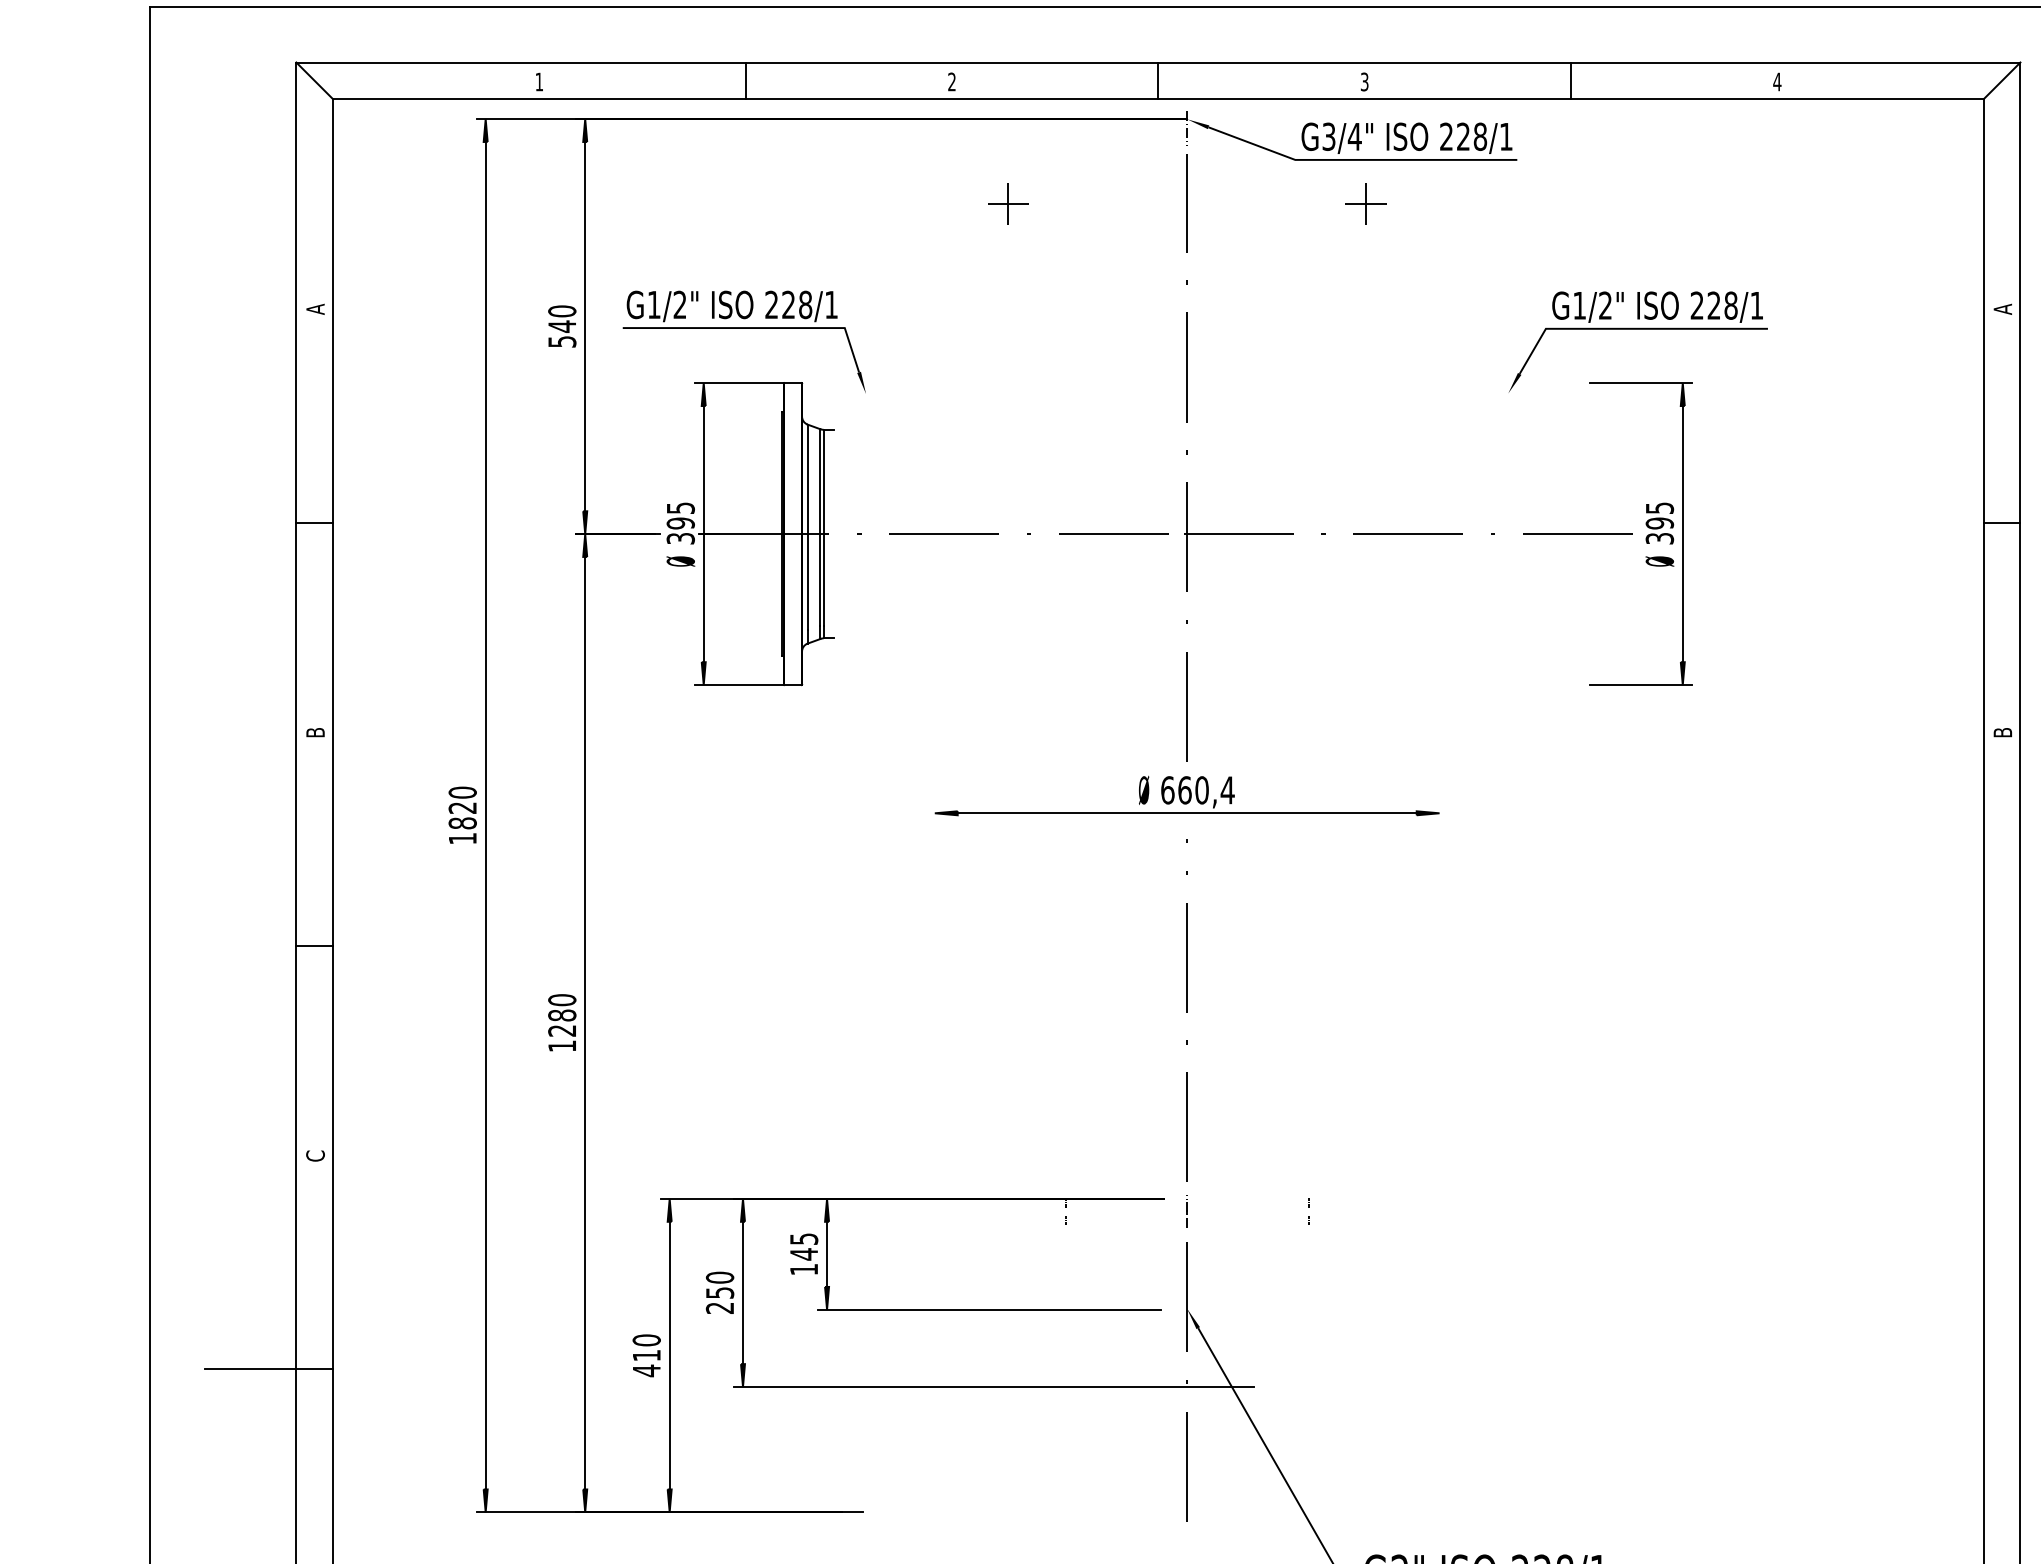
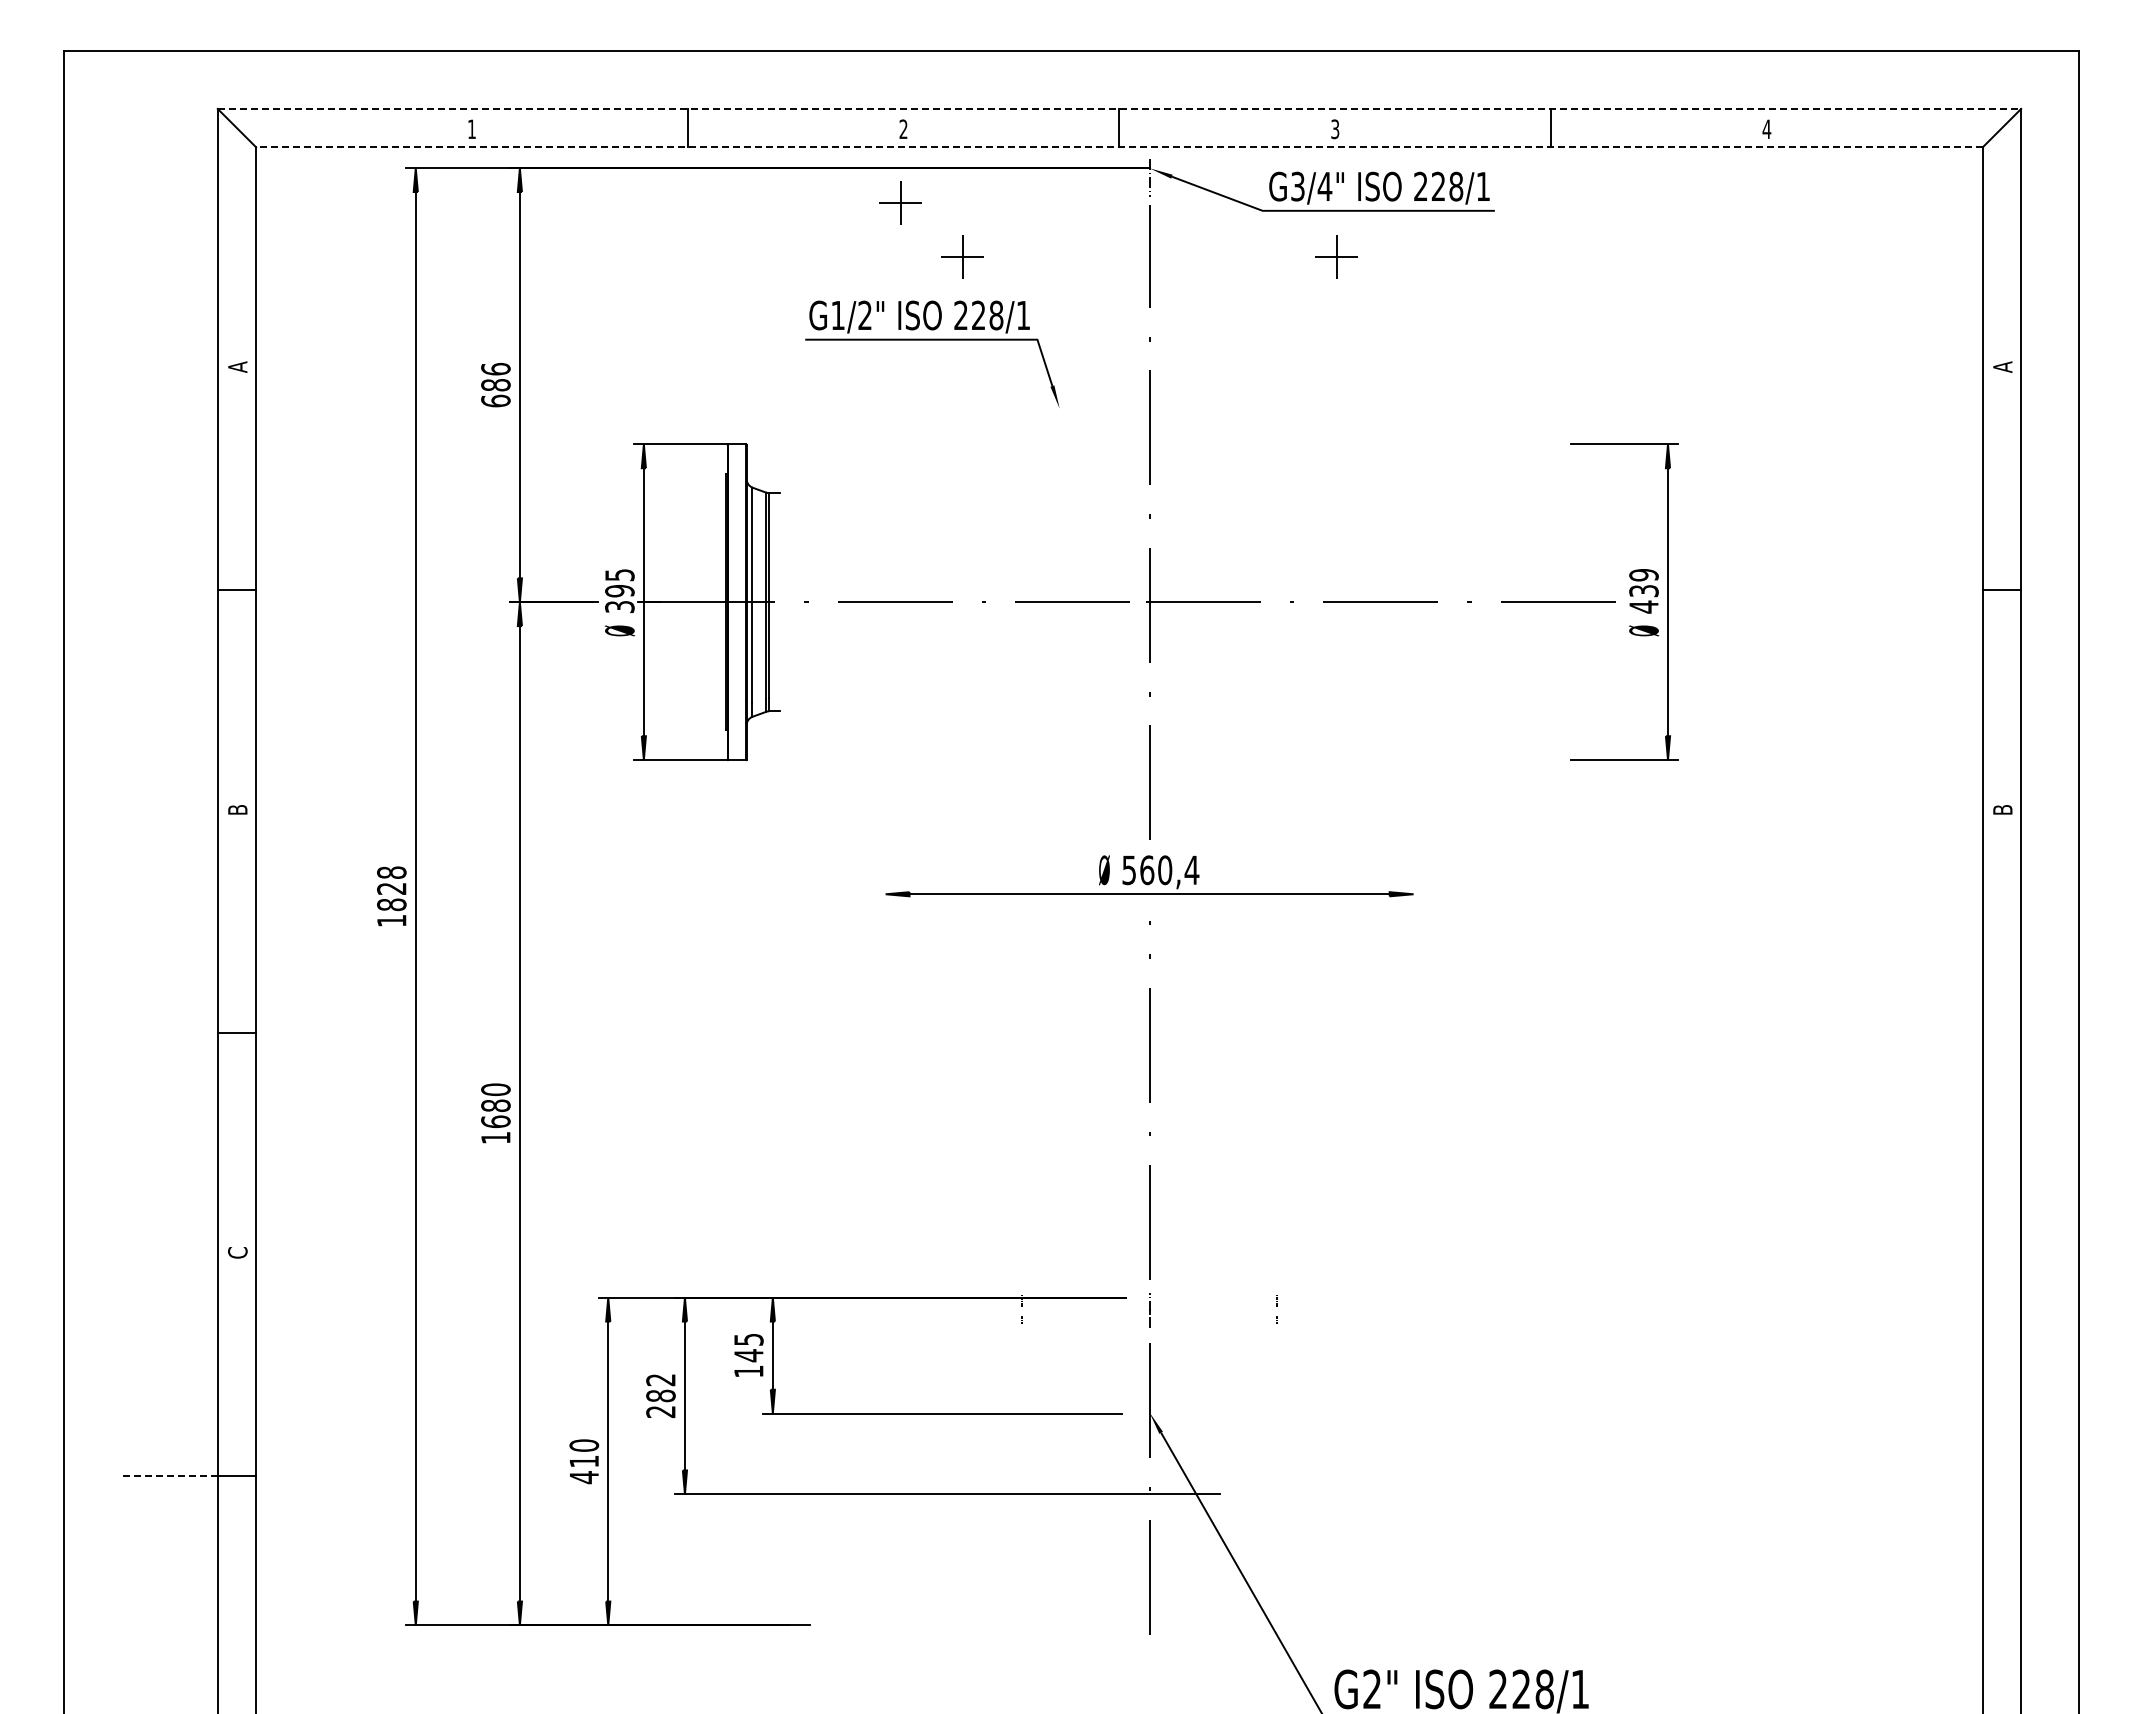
line: (1158, 62) -> (1119, 108), solid -> dashed
line: (1157, 99) -> (1118, 147), solid -> dashed
part: (949, 151) -> (900, 202), added
text: (561, 325) -> (495, 384), 540 -> 686
part: (744, 328) -> (932, 340), moved
part: (1638, 329) -> (1621, 388), removed
text: (1659, 523) -> (1643, 591), 395 -> 439
text: (1167, 790) -> (1129, 870), 660,4 -> 560,4
text: (462, 792) -> (391, 872), 1820 -> 1828
text: (561, 1030) -> (495, 1121), 1280 -> 1680
text: (719, 1284) -> (660, 1387), 250 -> 282
line: (250, 1368) -> (169, 1475), solid -> dashed

